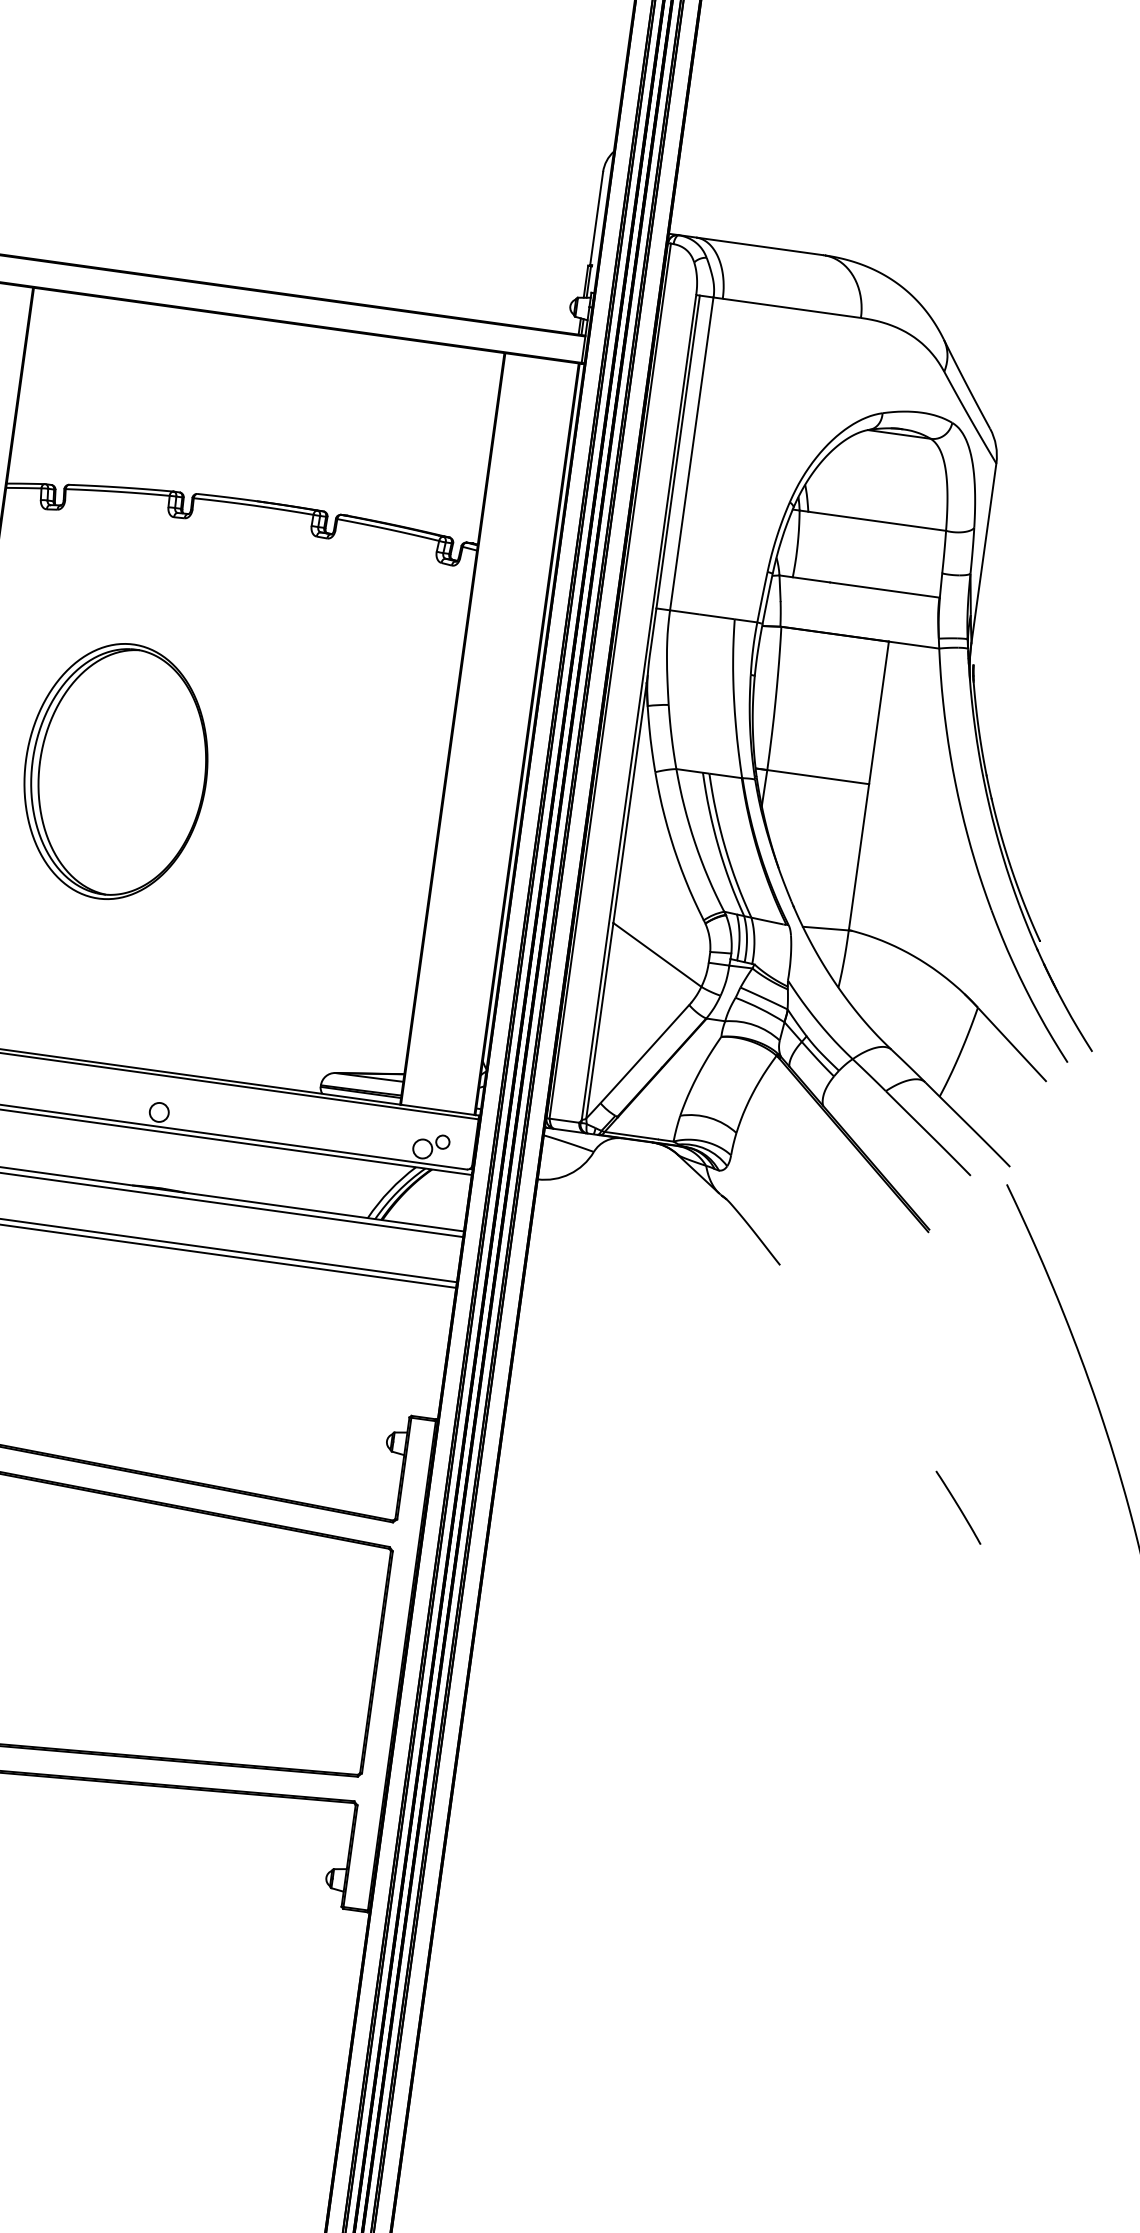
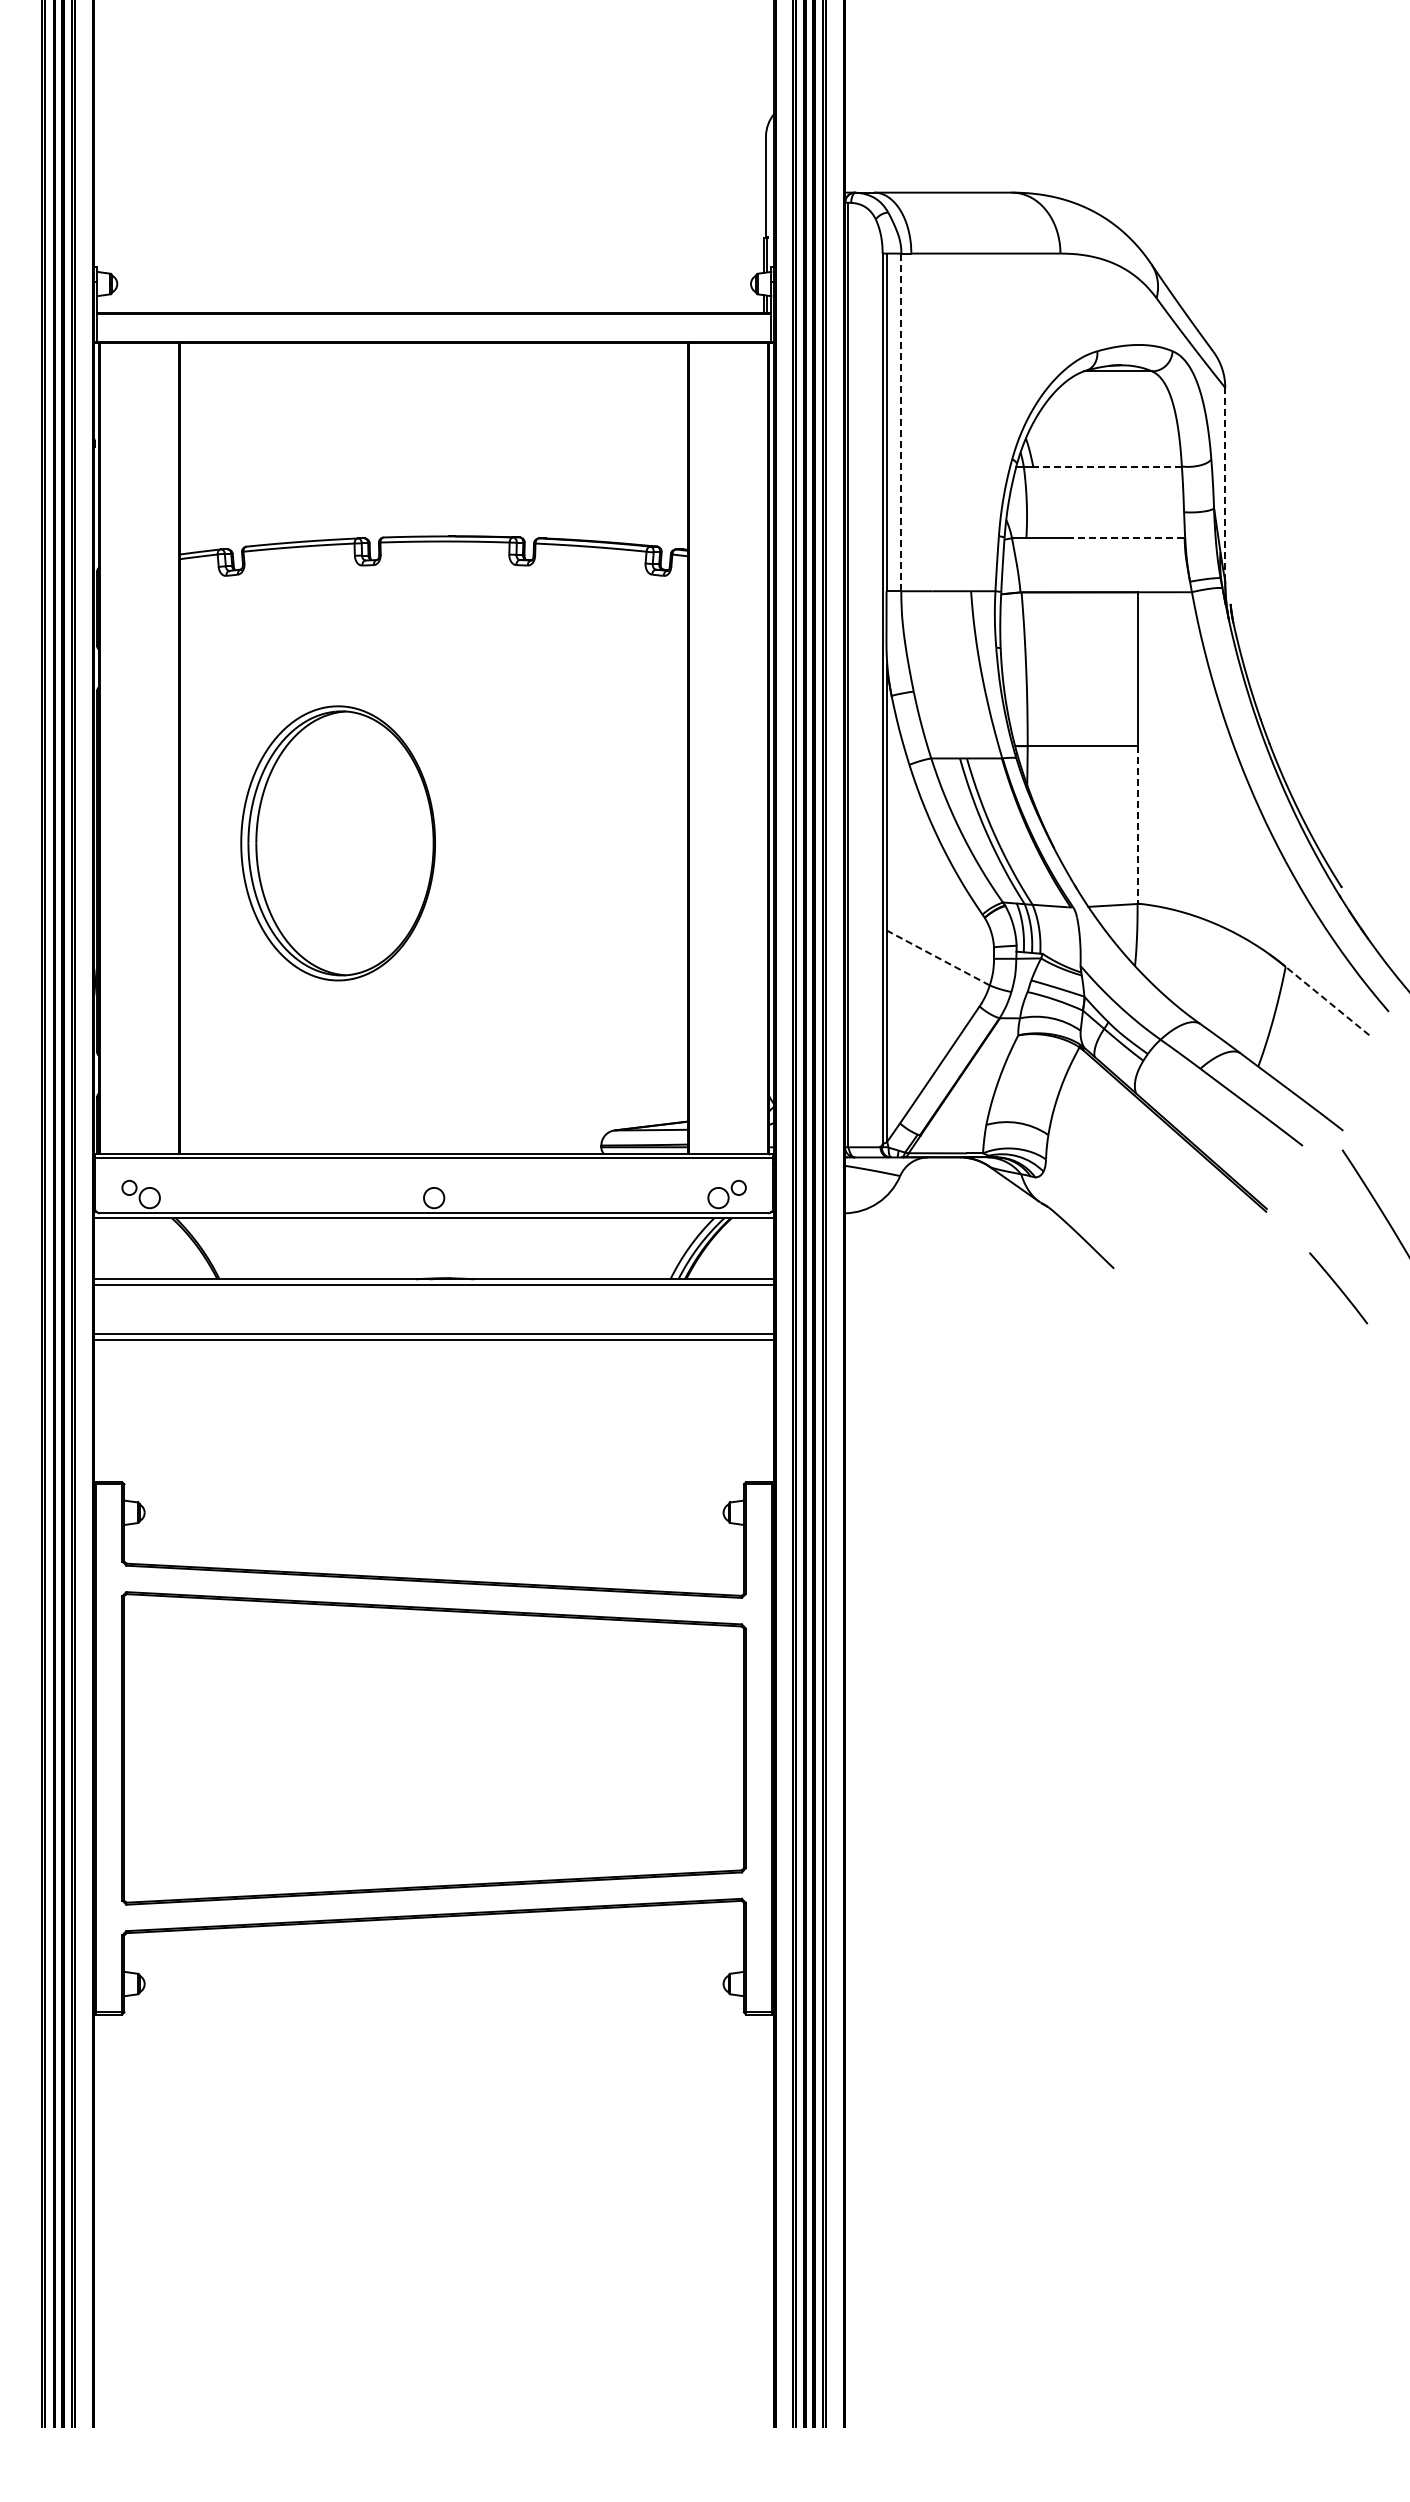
line: (691, 454) -> (901, 422), solid -> dashed
line: (877, 521) -> (1107, 466), solid -> dashed
line: (984, 553) -> (1225, 484), solid -> dashed
line: (884, 590) -> (1125, 538), solid -> dashed
line: (858, 856) -> (1137, 824), solid -> dashed
line: (657, 954) -> (938, 957), solid -> dashed
line: (1012, 1045) -> (1327, 1001), solid -> dashed
line: (958, 1507) -> (1338, 1288), moved

